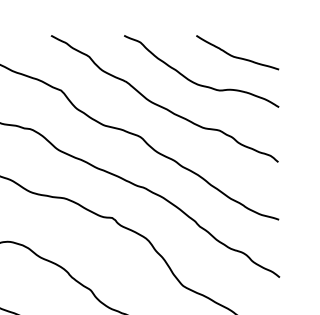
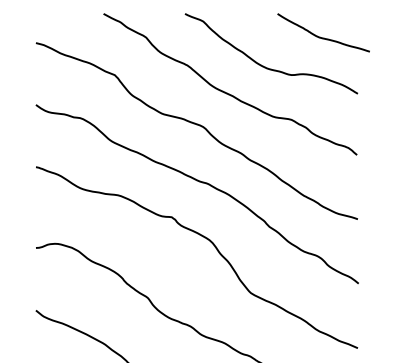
curve: (234, 55) -> (320, 36), moved

